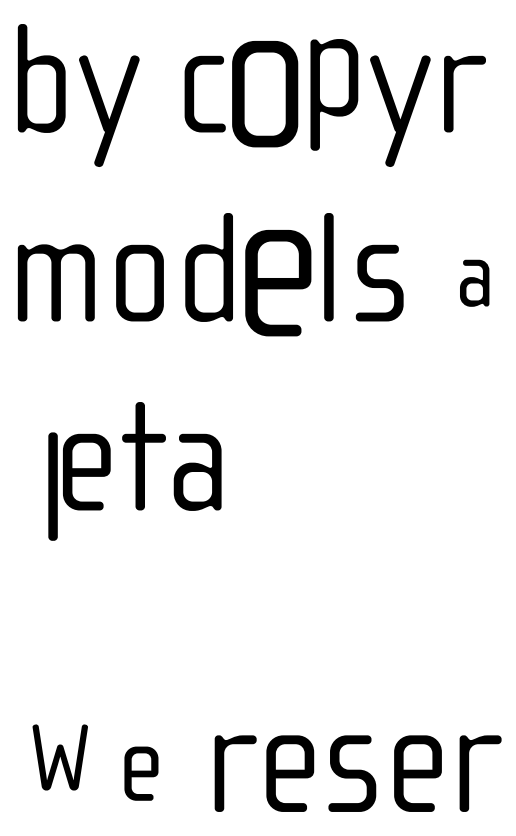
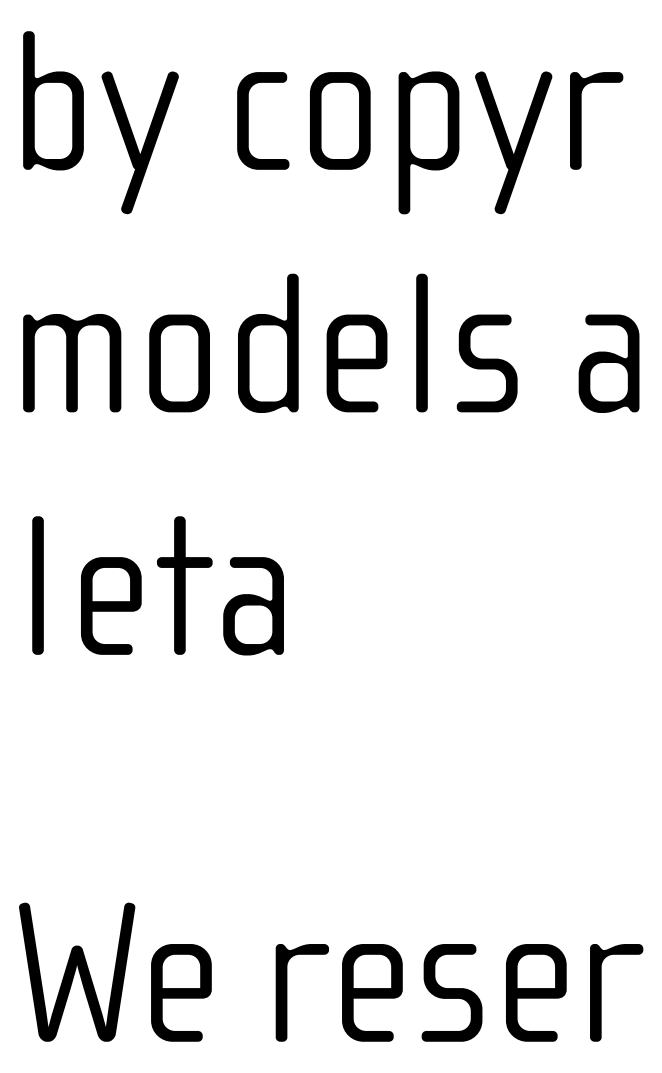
part: (265, 93) -> (340, 120), size x0.71
part: (333, 94) -> (428, 142), moved
part: (277, 283) -> (356, 363), size x0.71
part: (474, 283) -> (608, 363), size x1.67
part: (52, 486) -> (37, 585), moved
part: (60, 756) -> (77, 971), size x1.67
part: (141, 773) -> (181, 992), size x1.43

